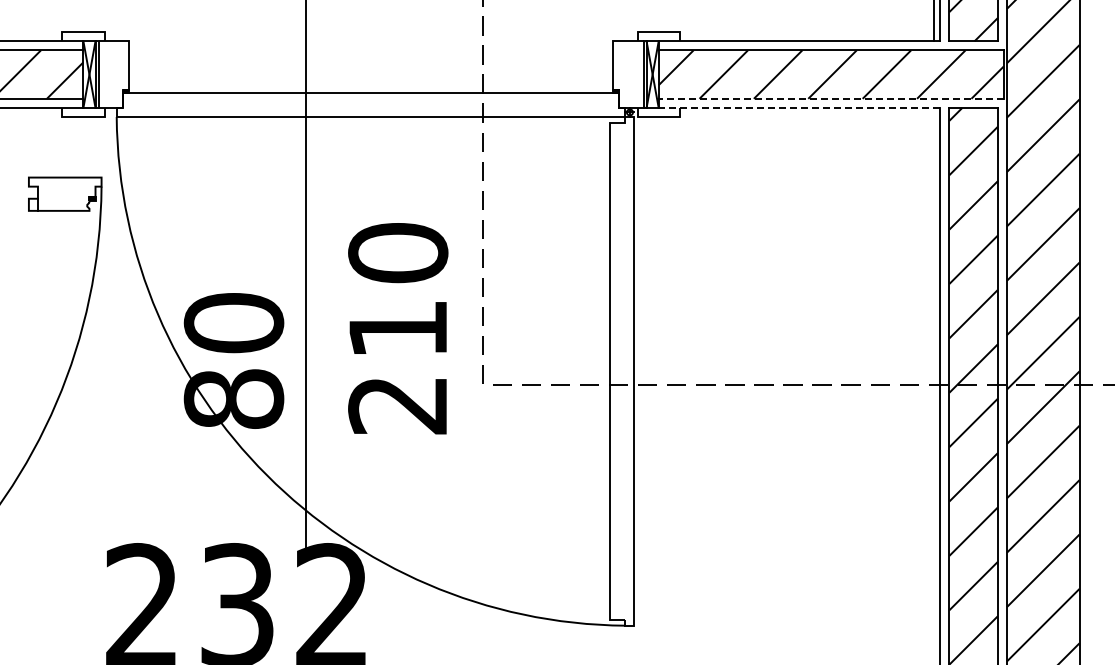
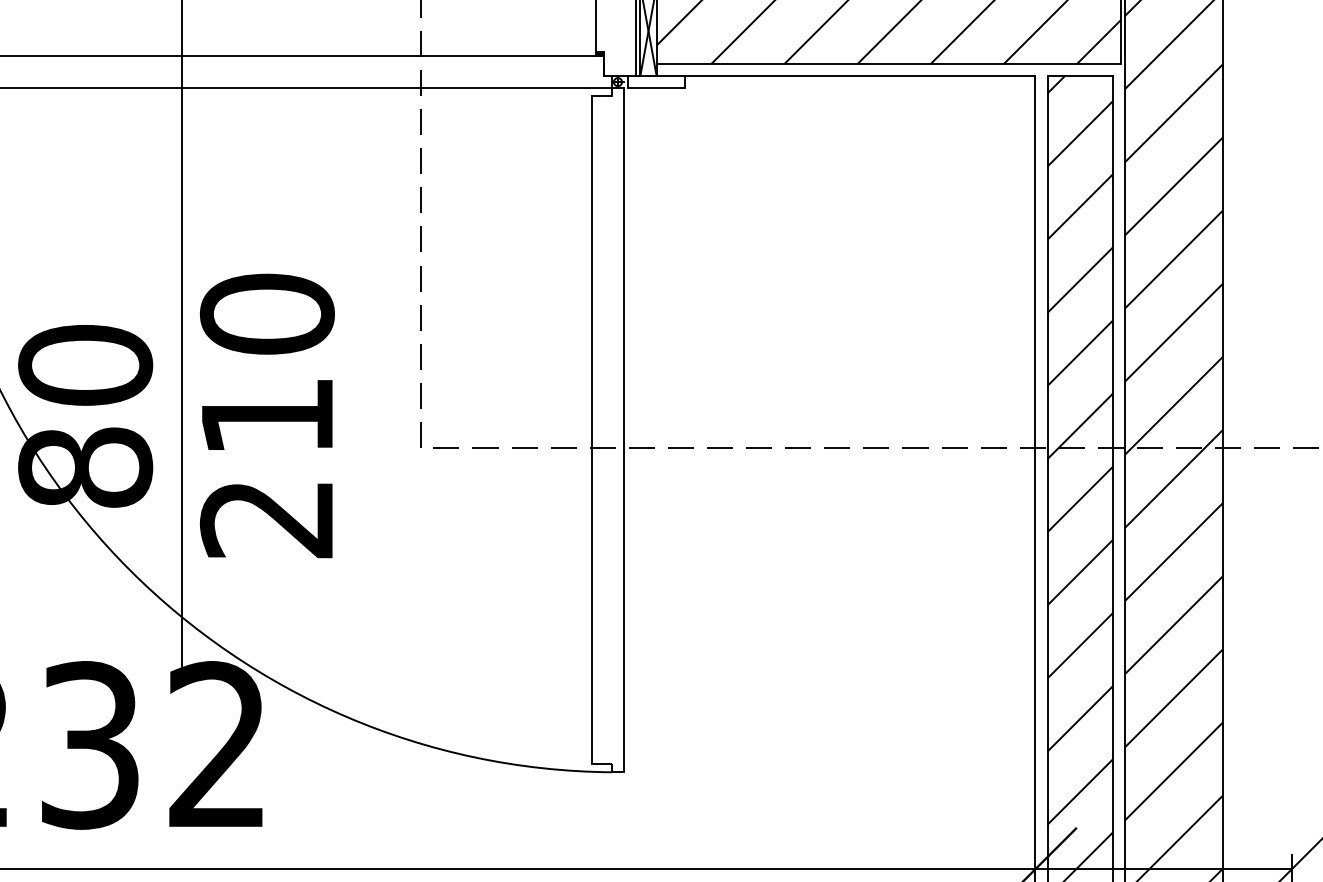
line: (831, 98) -> (889, 63), dashed -> solid
line: (799, 107) -> (845, 75), dashed -> solid
text: (398, 328) -> (267, 415), moved

